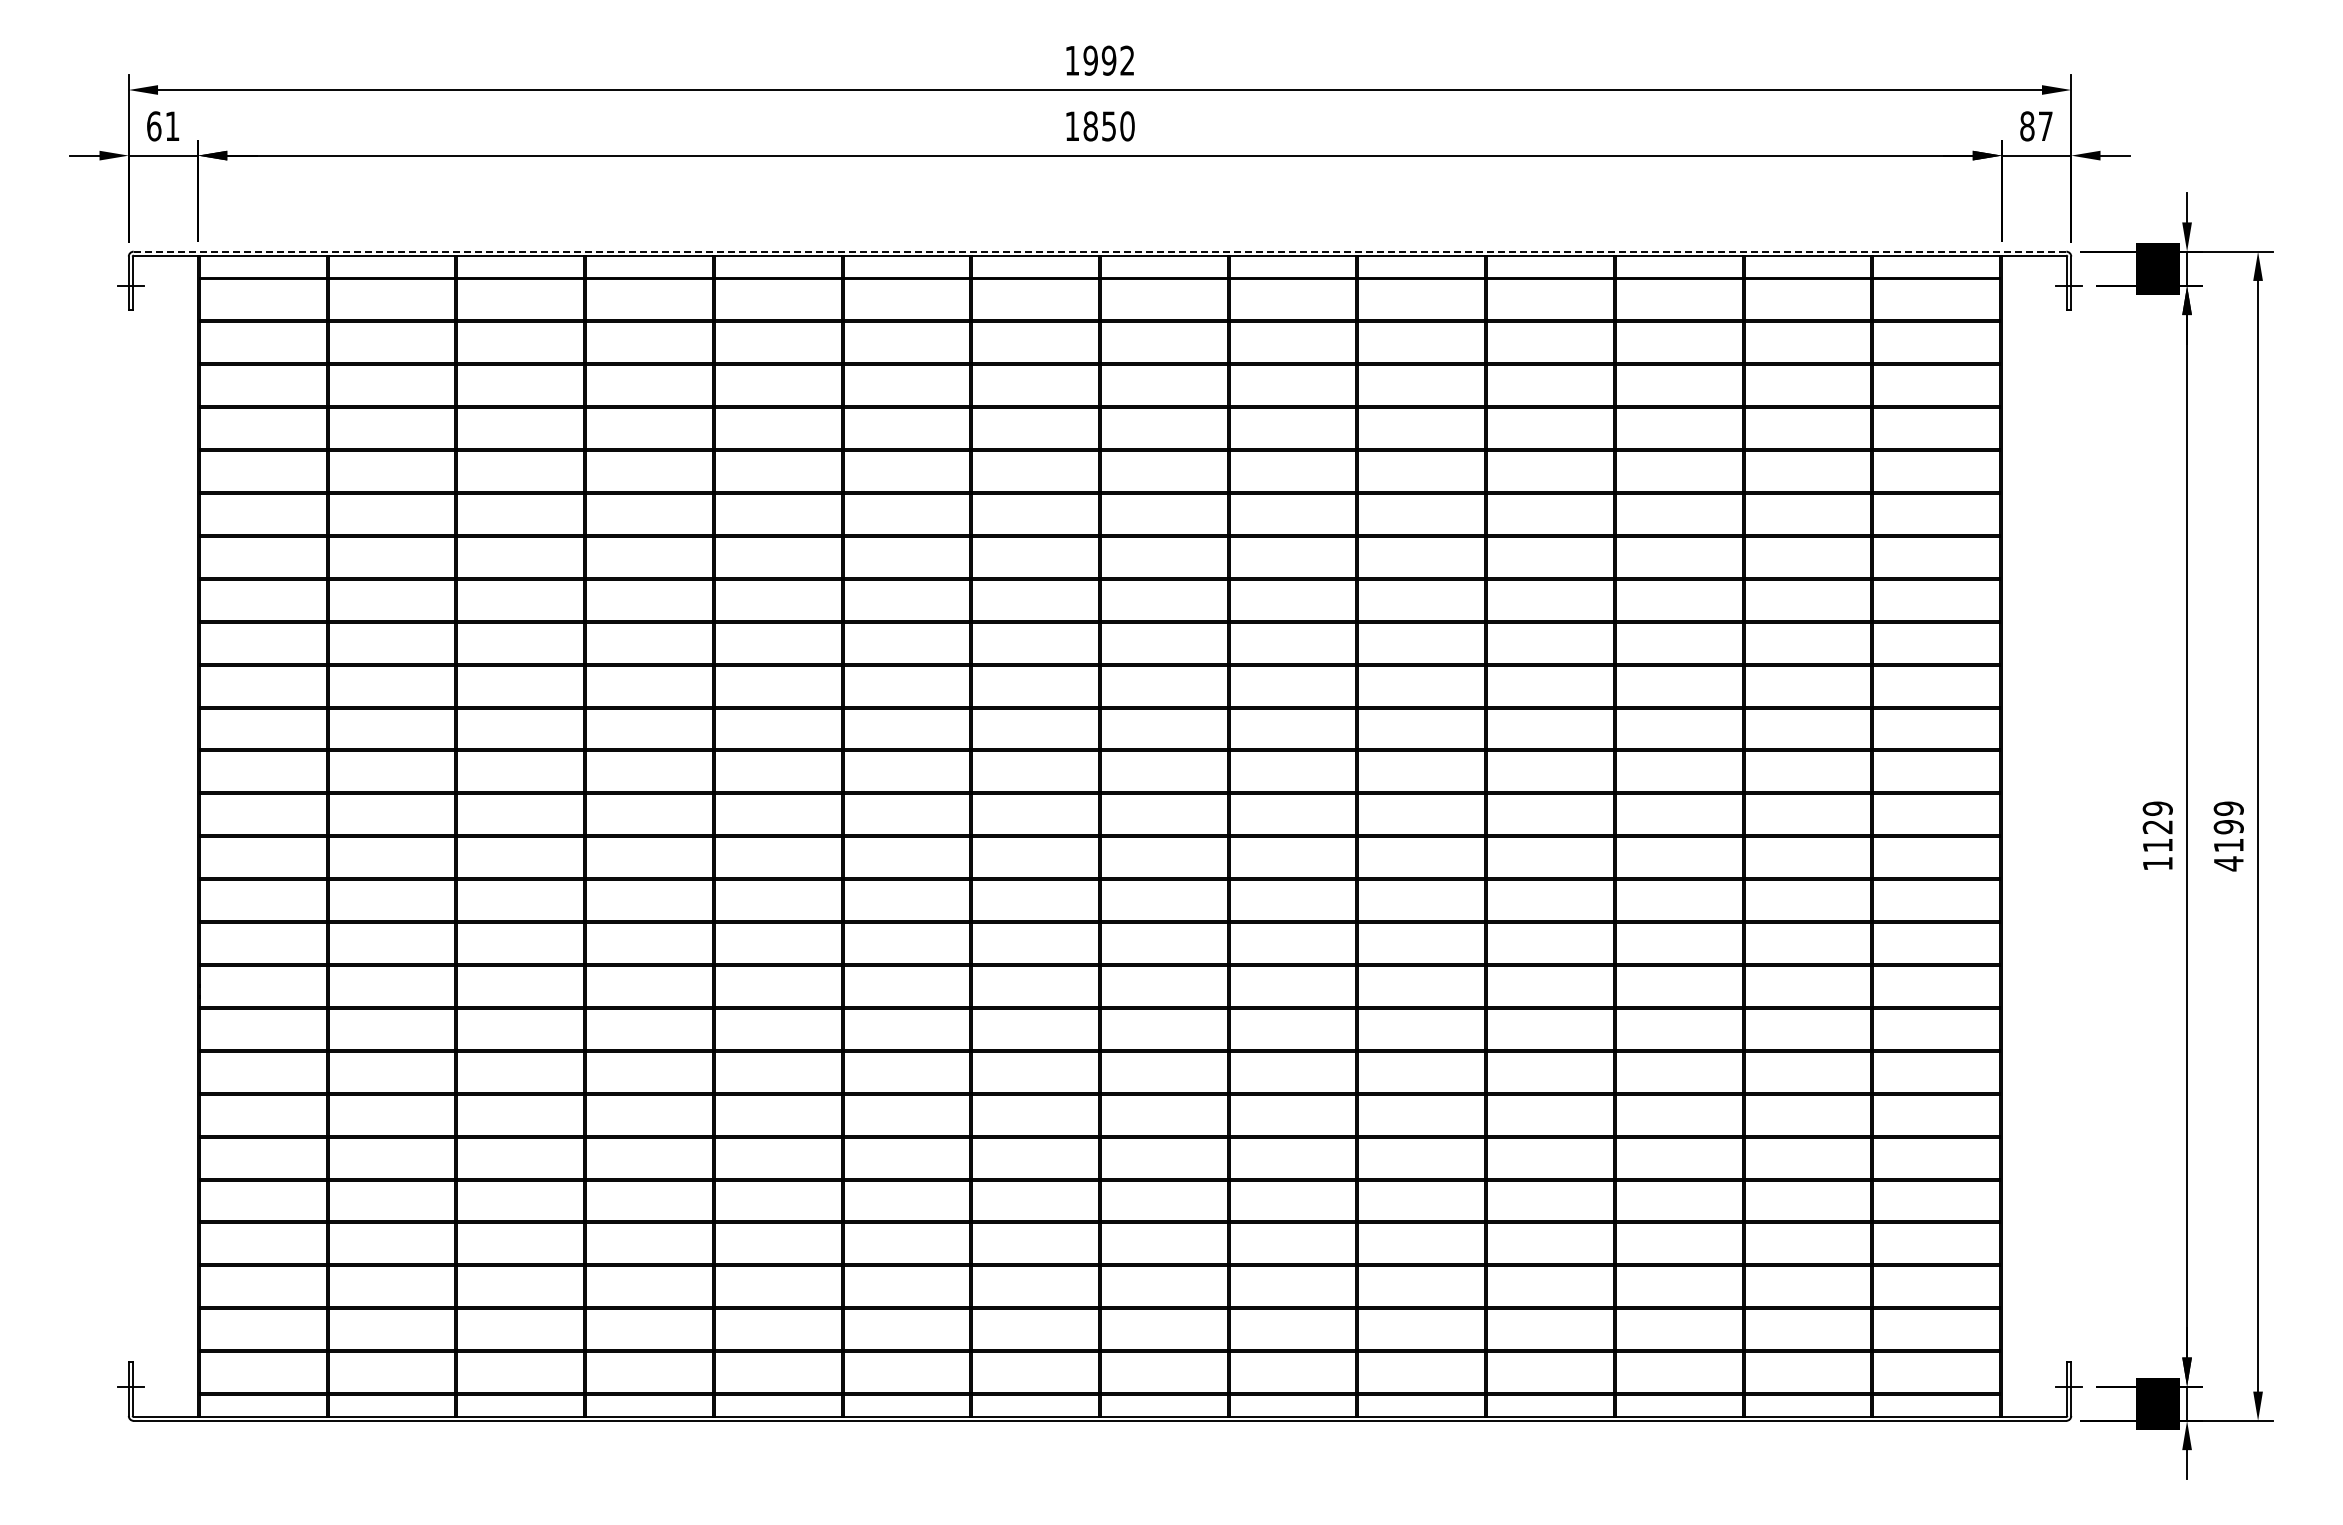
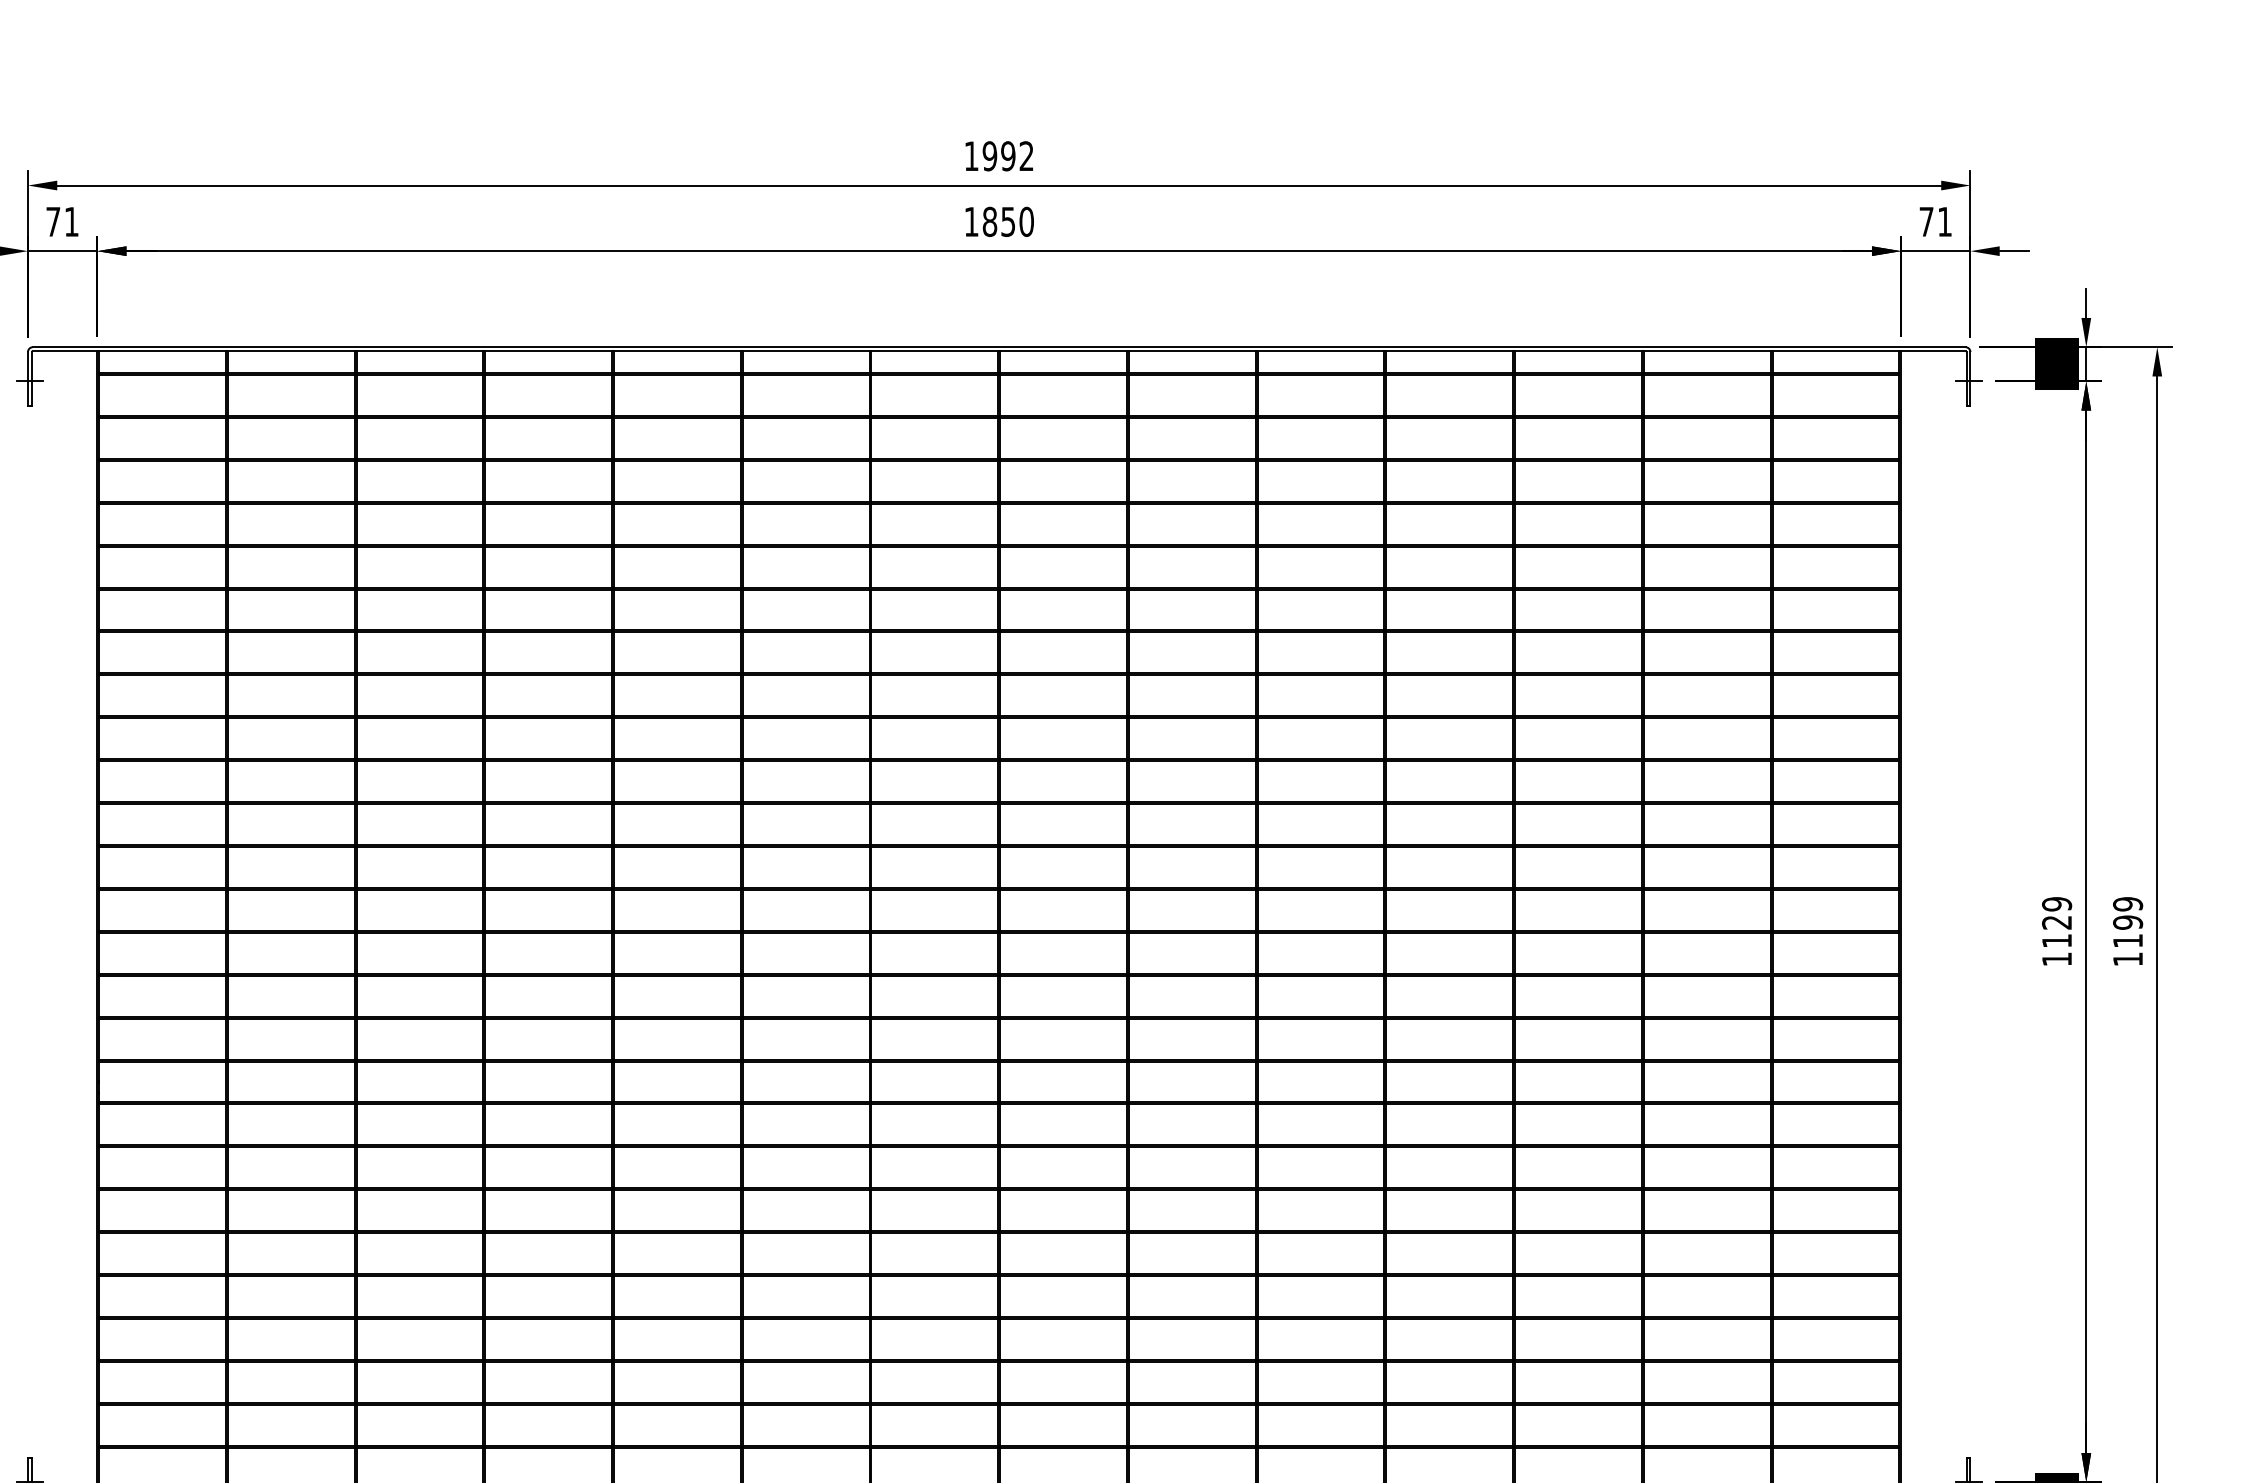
text: (154, 126) -> (53, 222), 61 -> 71
text: (2036, 126) -> (1935, 222), 87 -> 71
line: (1100, 251) -> (999, 347), dashed -> solid
text: (2228, 863) -> (2127, 959), 4199 -> 1199

